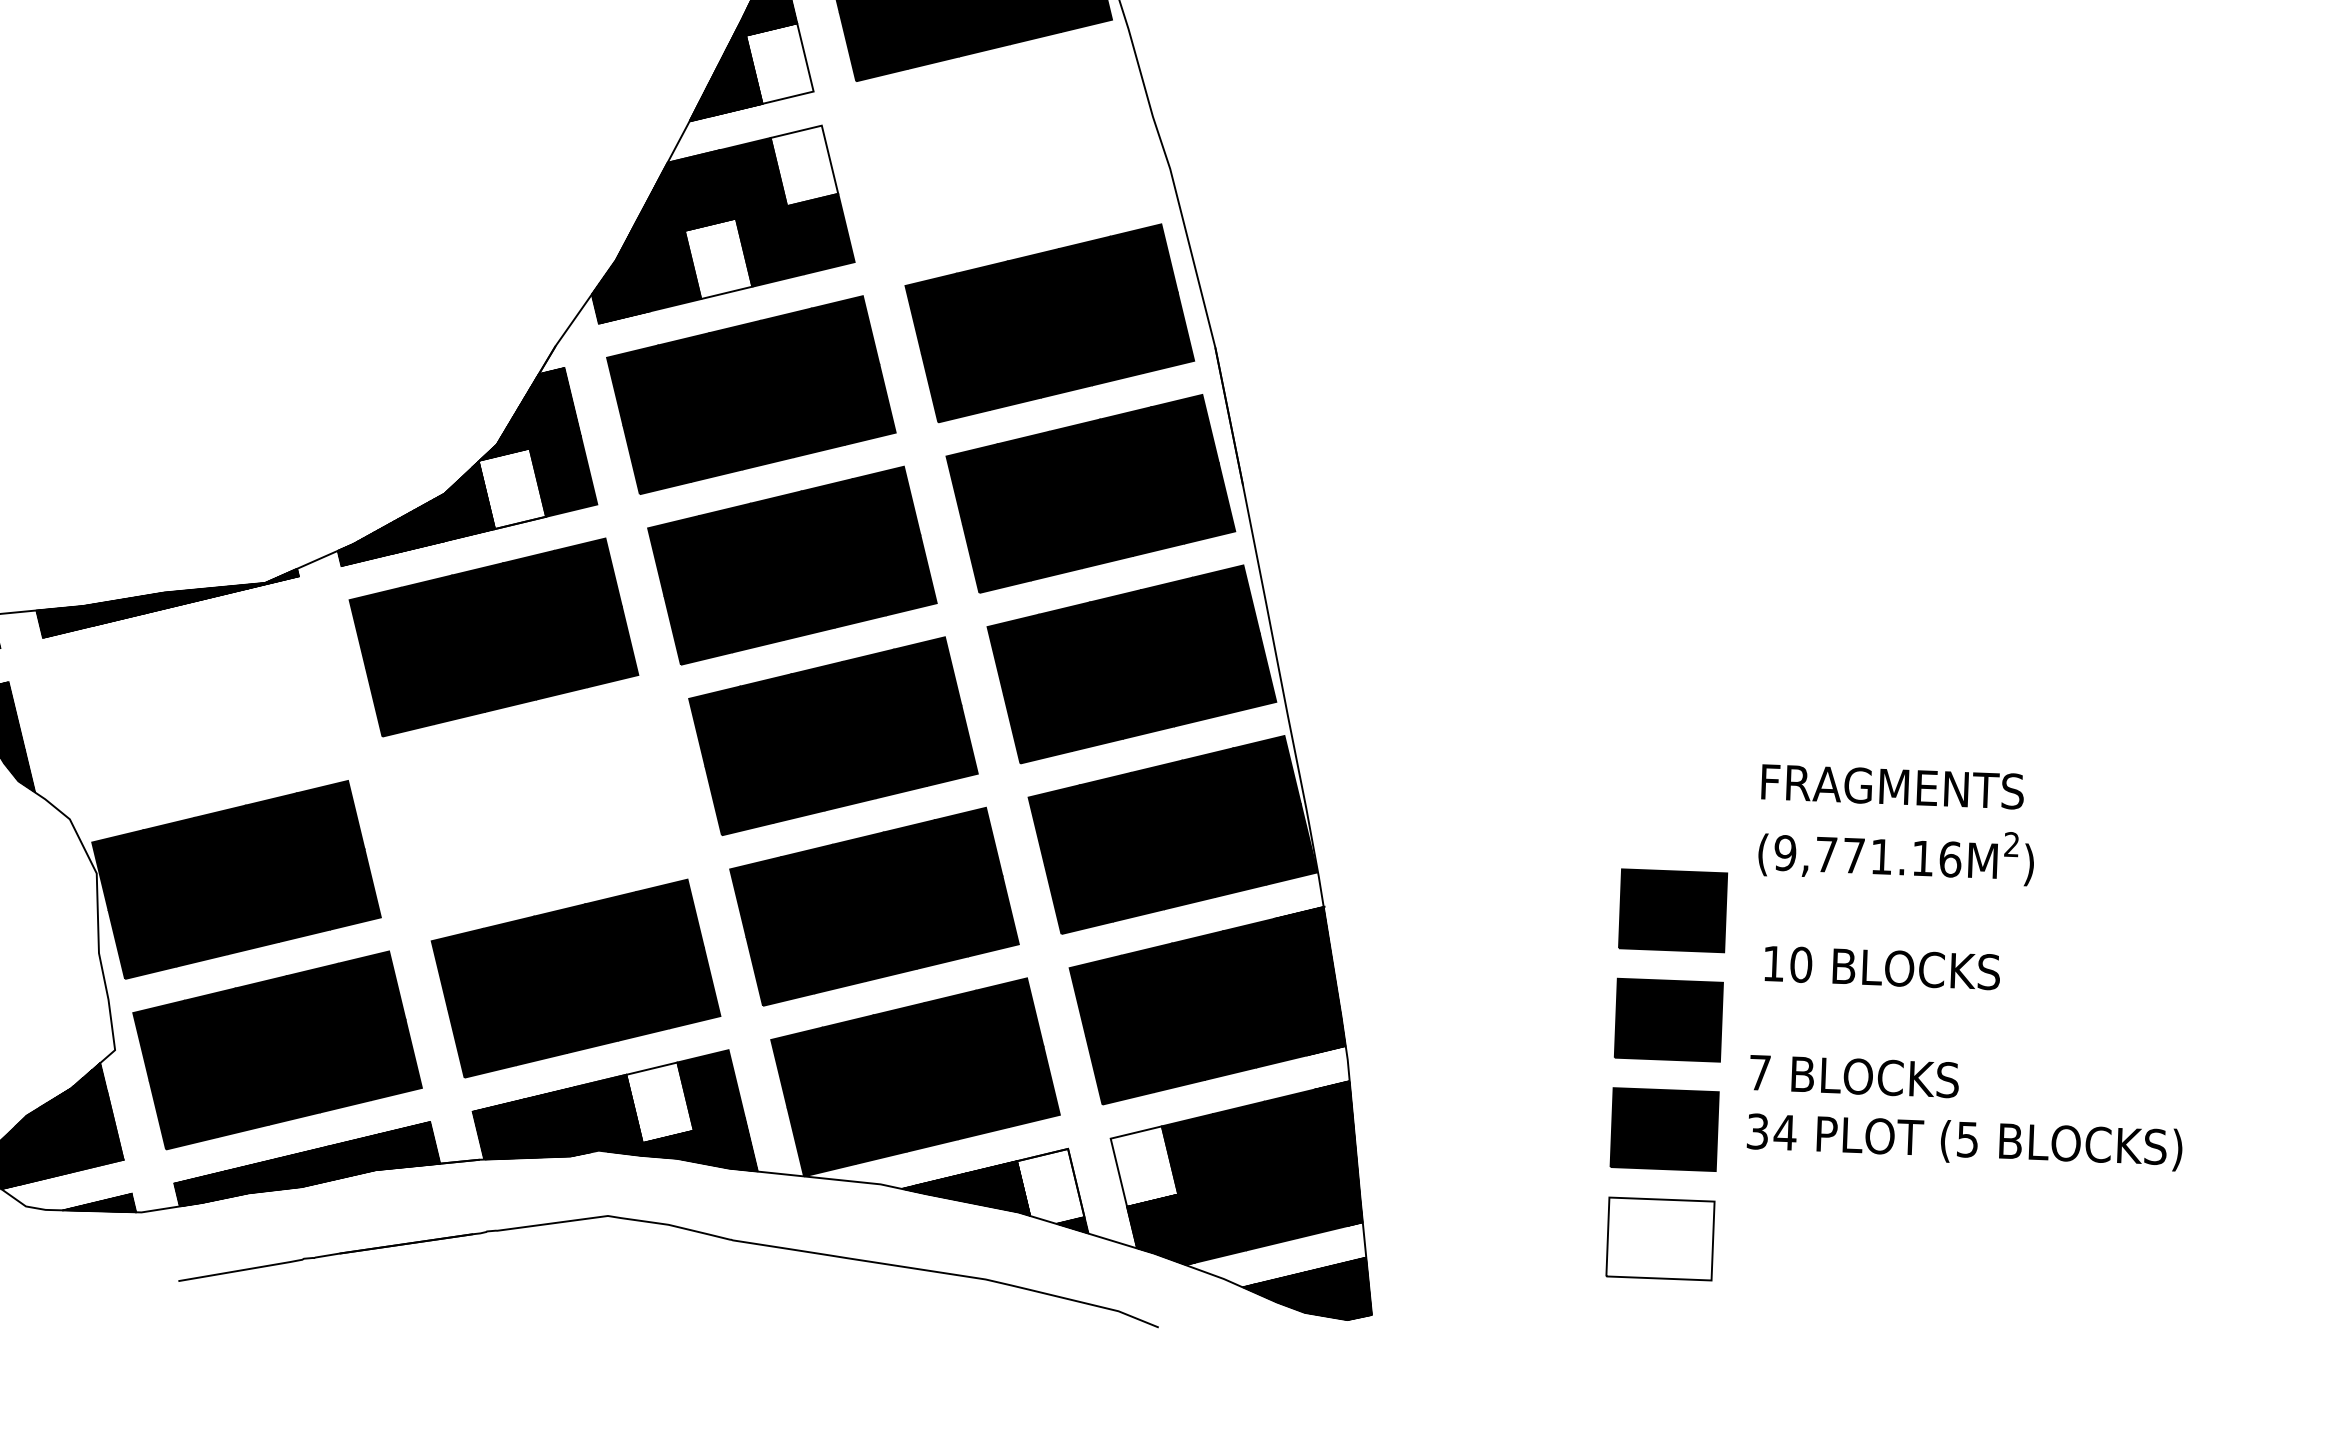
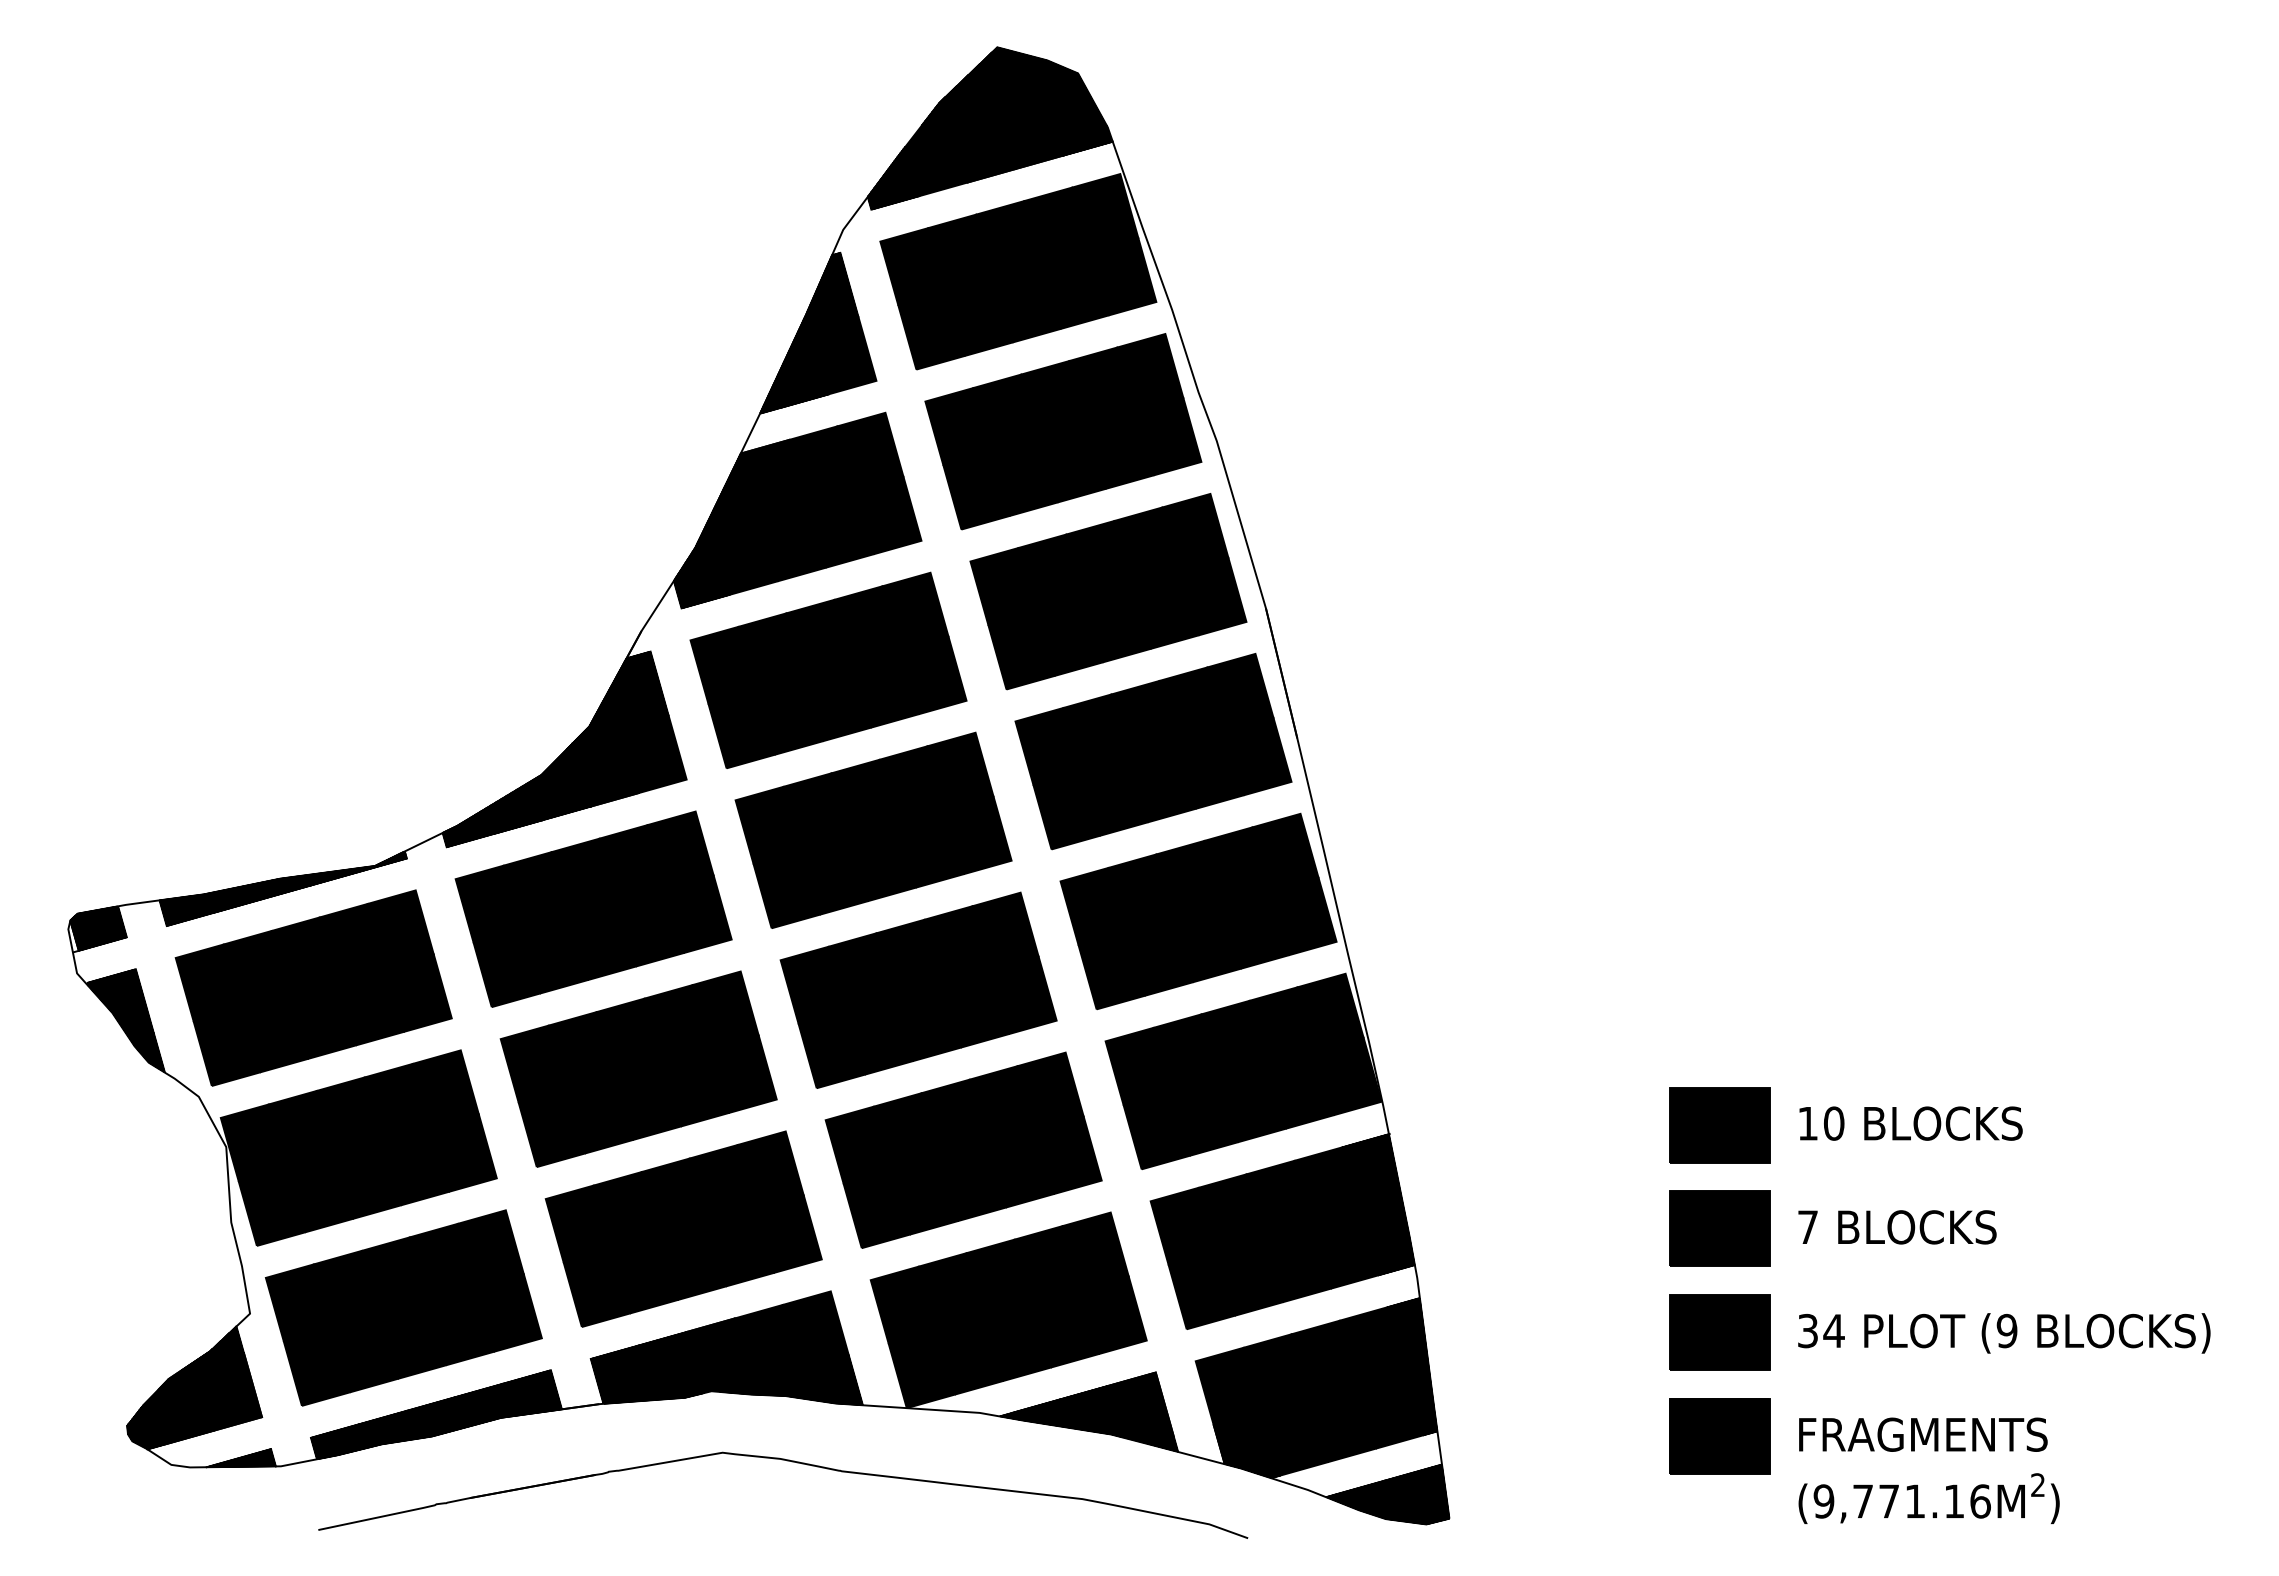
fill: (779, 63) -> (843, 355), added
part: (1008, 152) -> (1063, 431), added
fill: (804, 165) -> (870, 451), added
fill: (718, 258) -> (792, 542), added
fill: (512, 488) -> (605, 767), added
part: (195, 708) -> (313, 987), added
part: (534, 807) -> (638, 1068), added
text: (1896, 824) -> (1928, 1470), moved
text: (1881, 967) -> (1910, 1123), moved
text: (1854, 1076) -> (1897, 1227), moved
fill: (659, 1102) -> (767, 1343), added
text: (1967, 1139) -> (2006, 1330), (5 -> (9
fill: (1144, 1166) -> (1228, 1386), added
hatch: (1050, 1185) -> (1140, 1407), added
hatch: (1660, 1238) -> (1719, 1435), added

